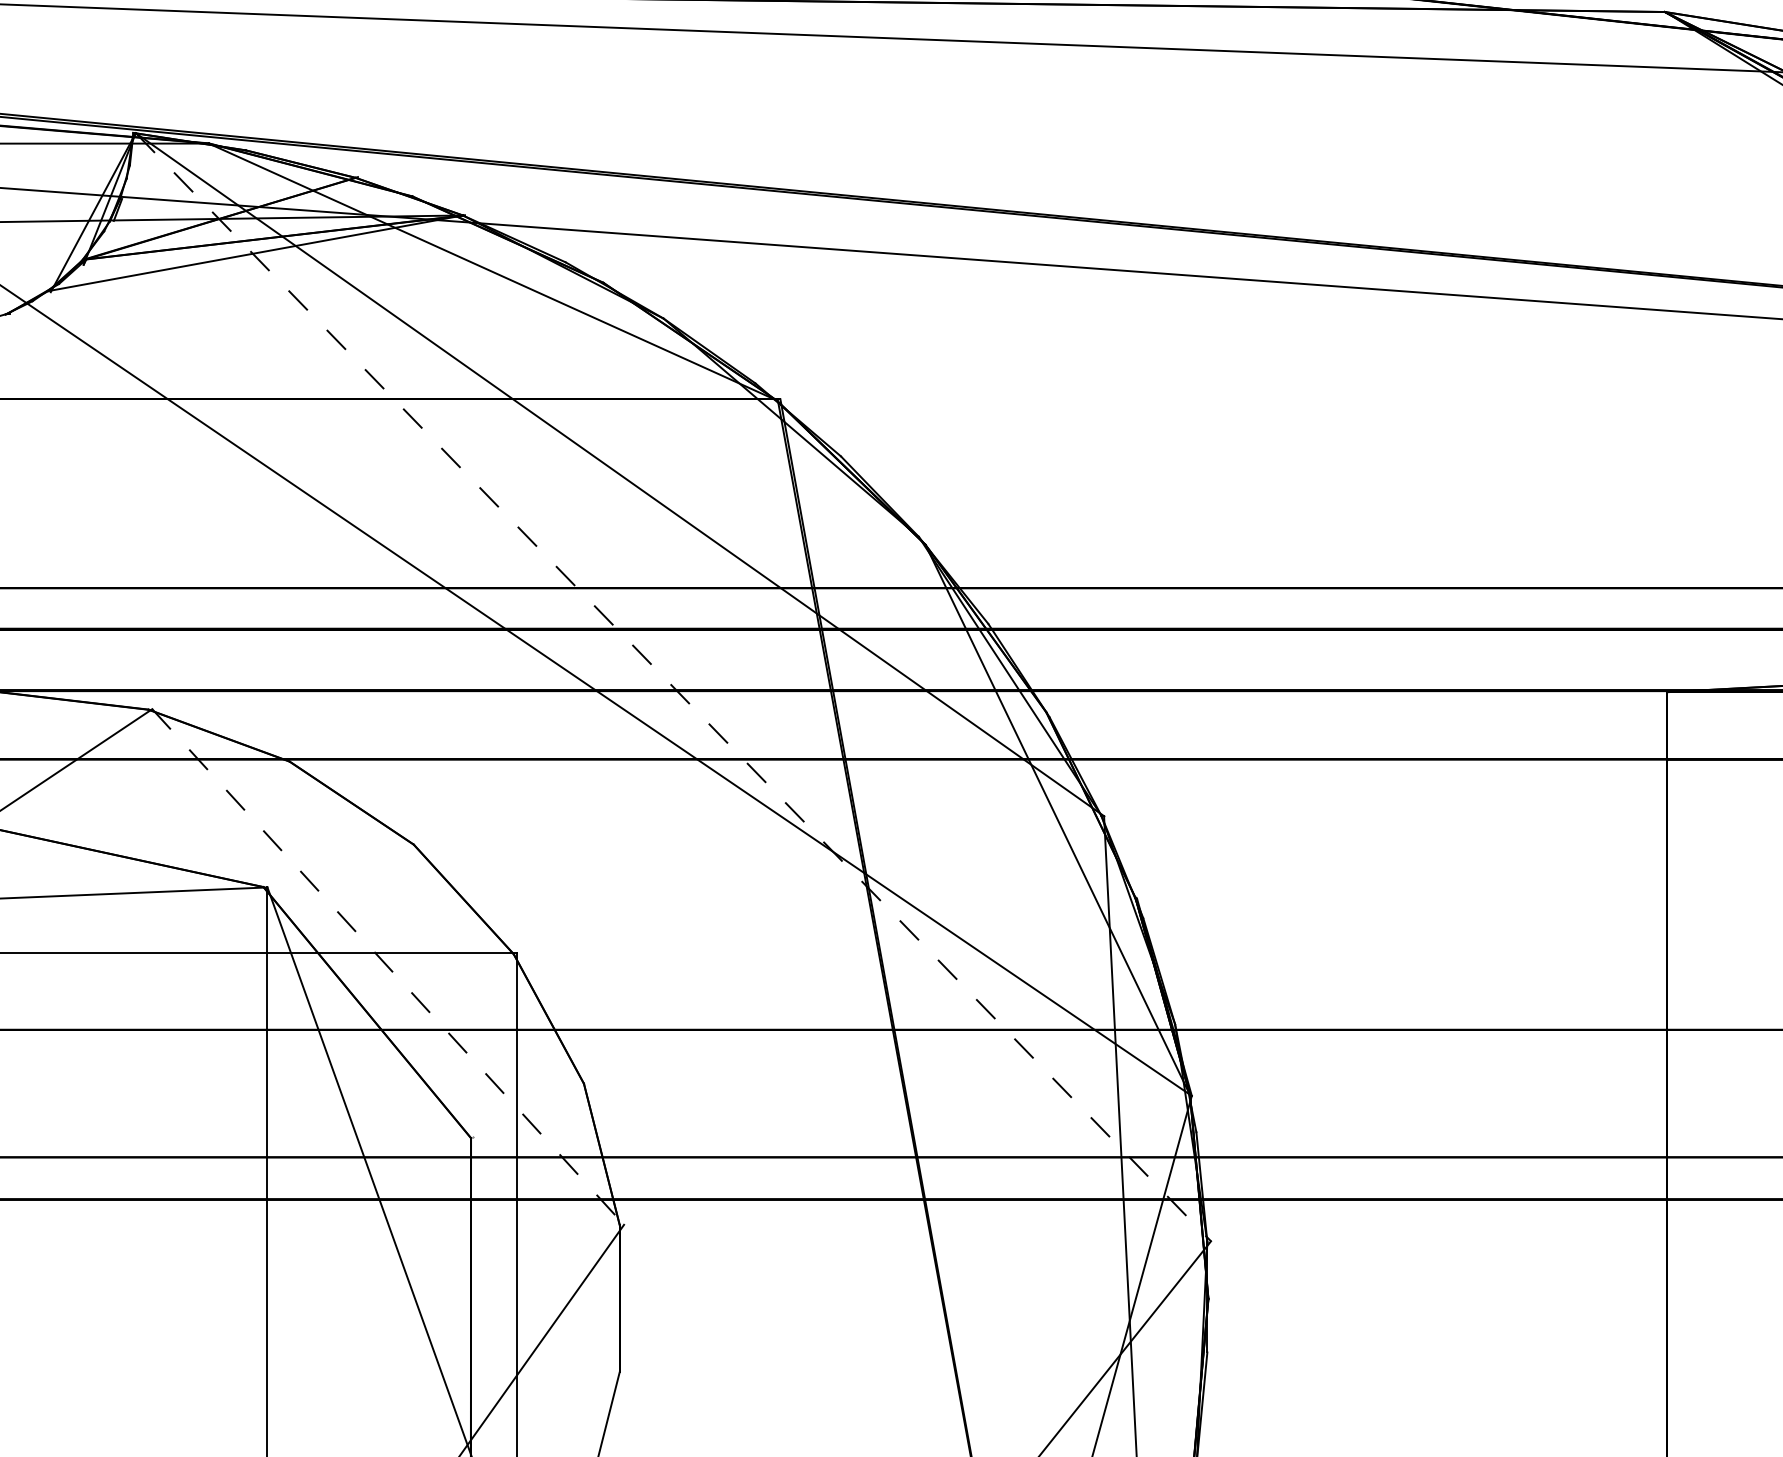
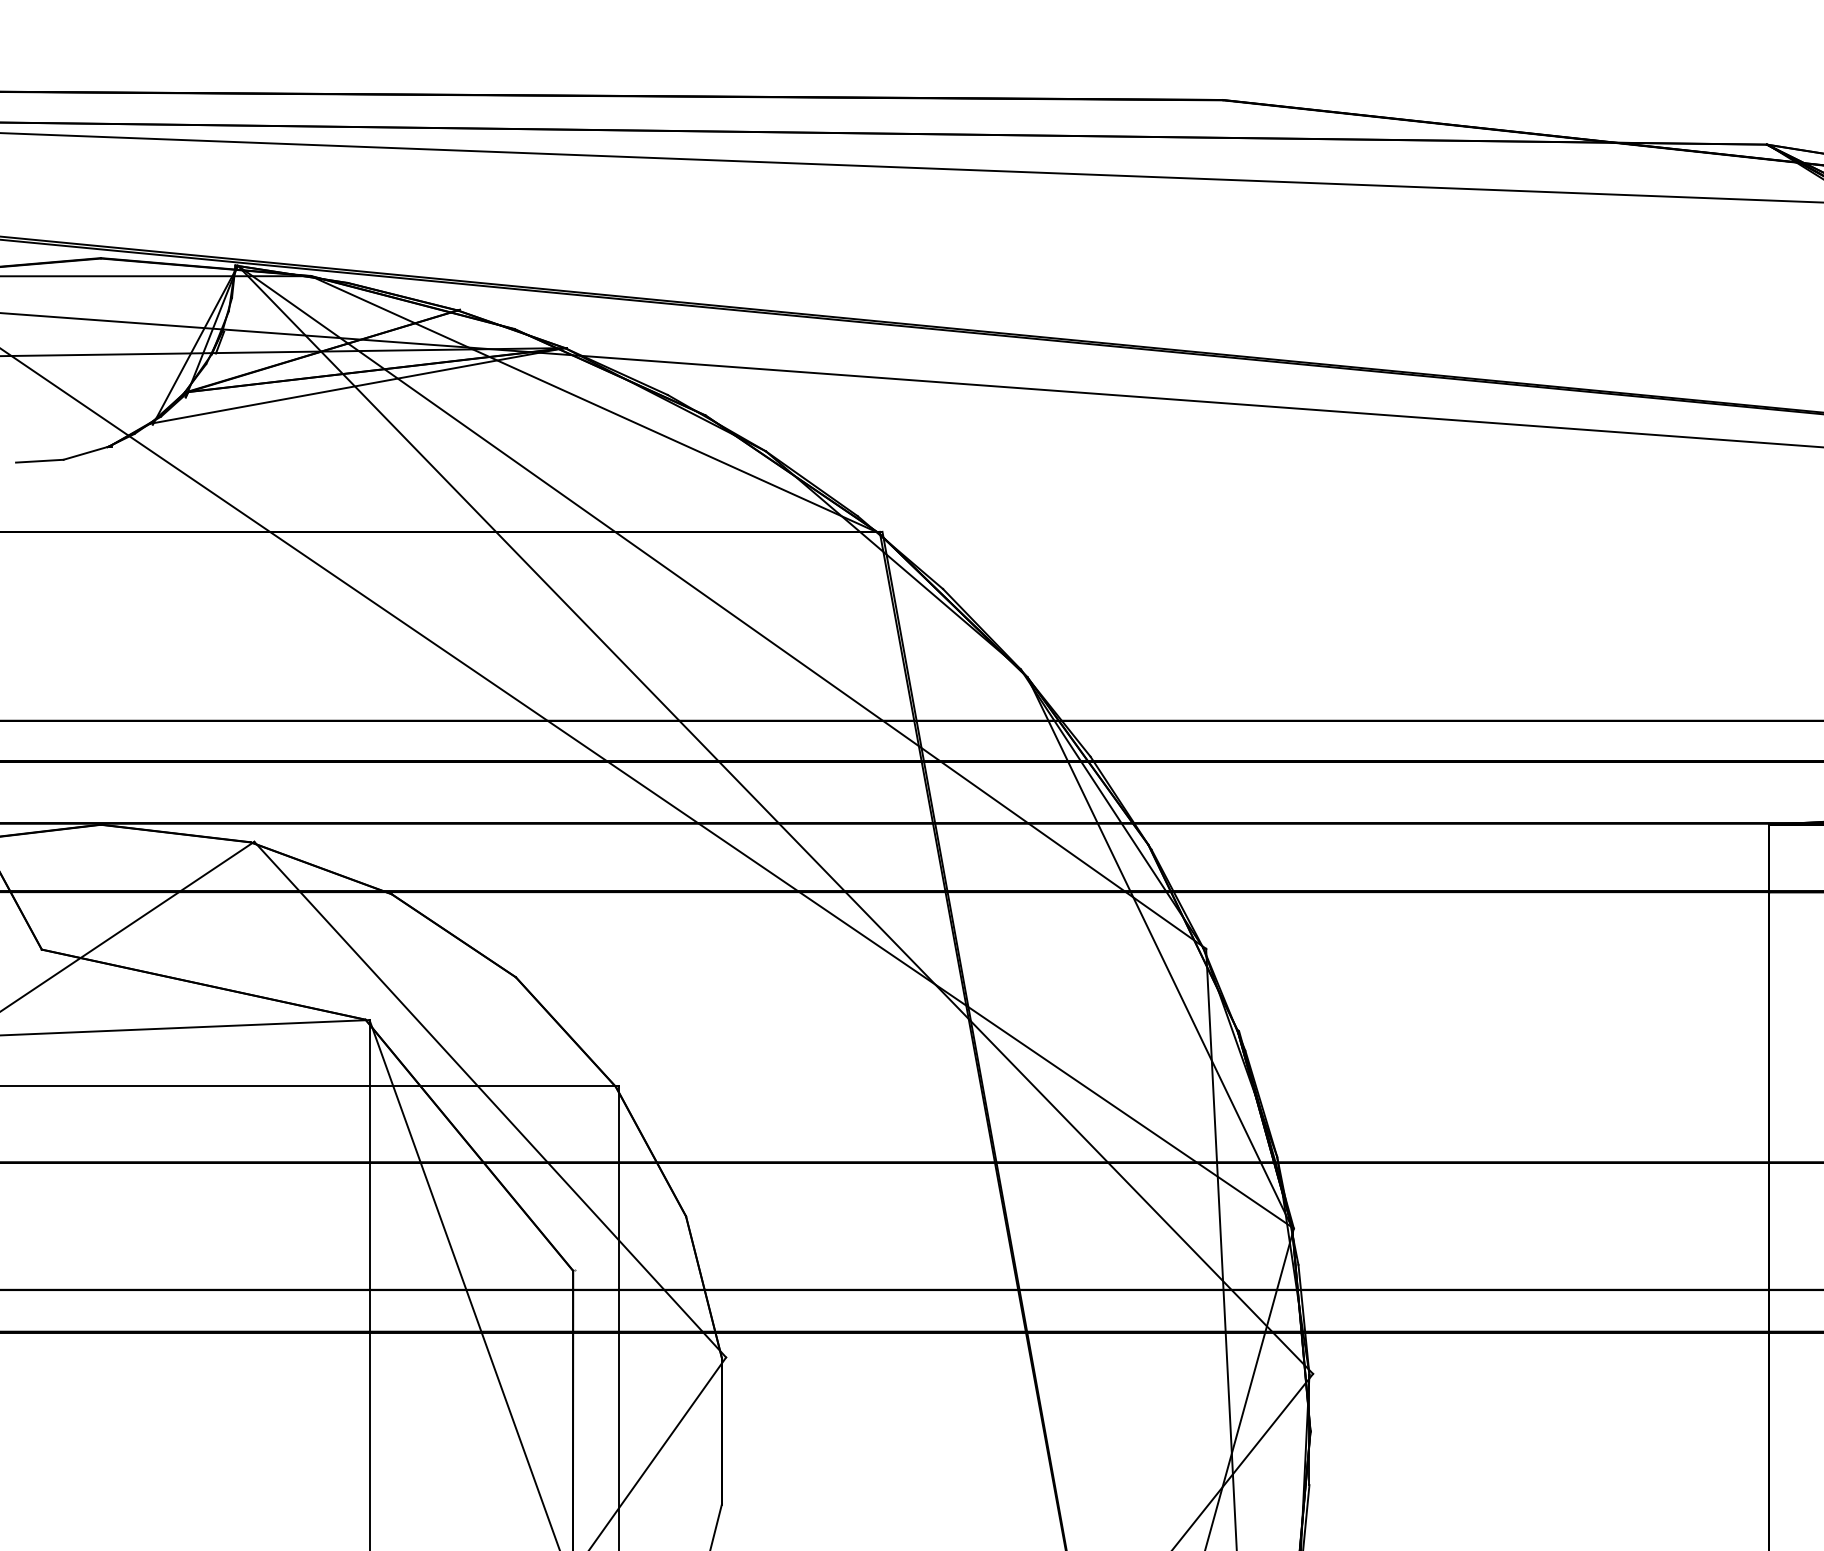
line: (673, 687) -> (775, 820), dashed -> solid
line: (388, 967) -> (490, 1100), dashed -> solid

